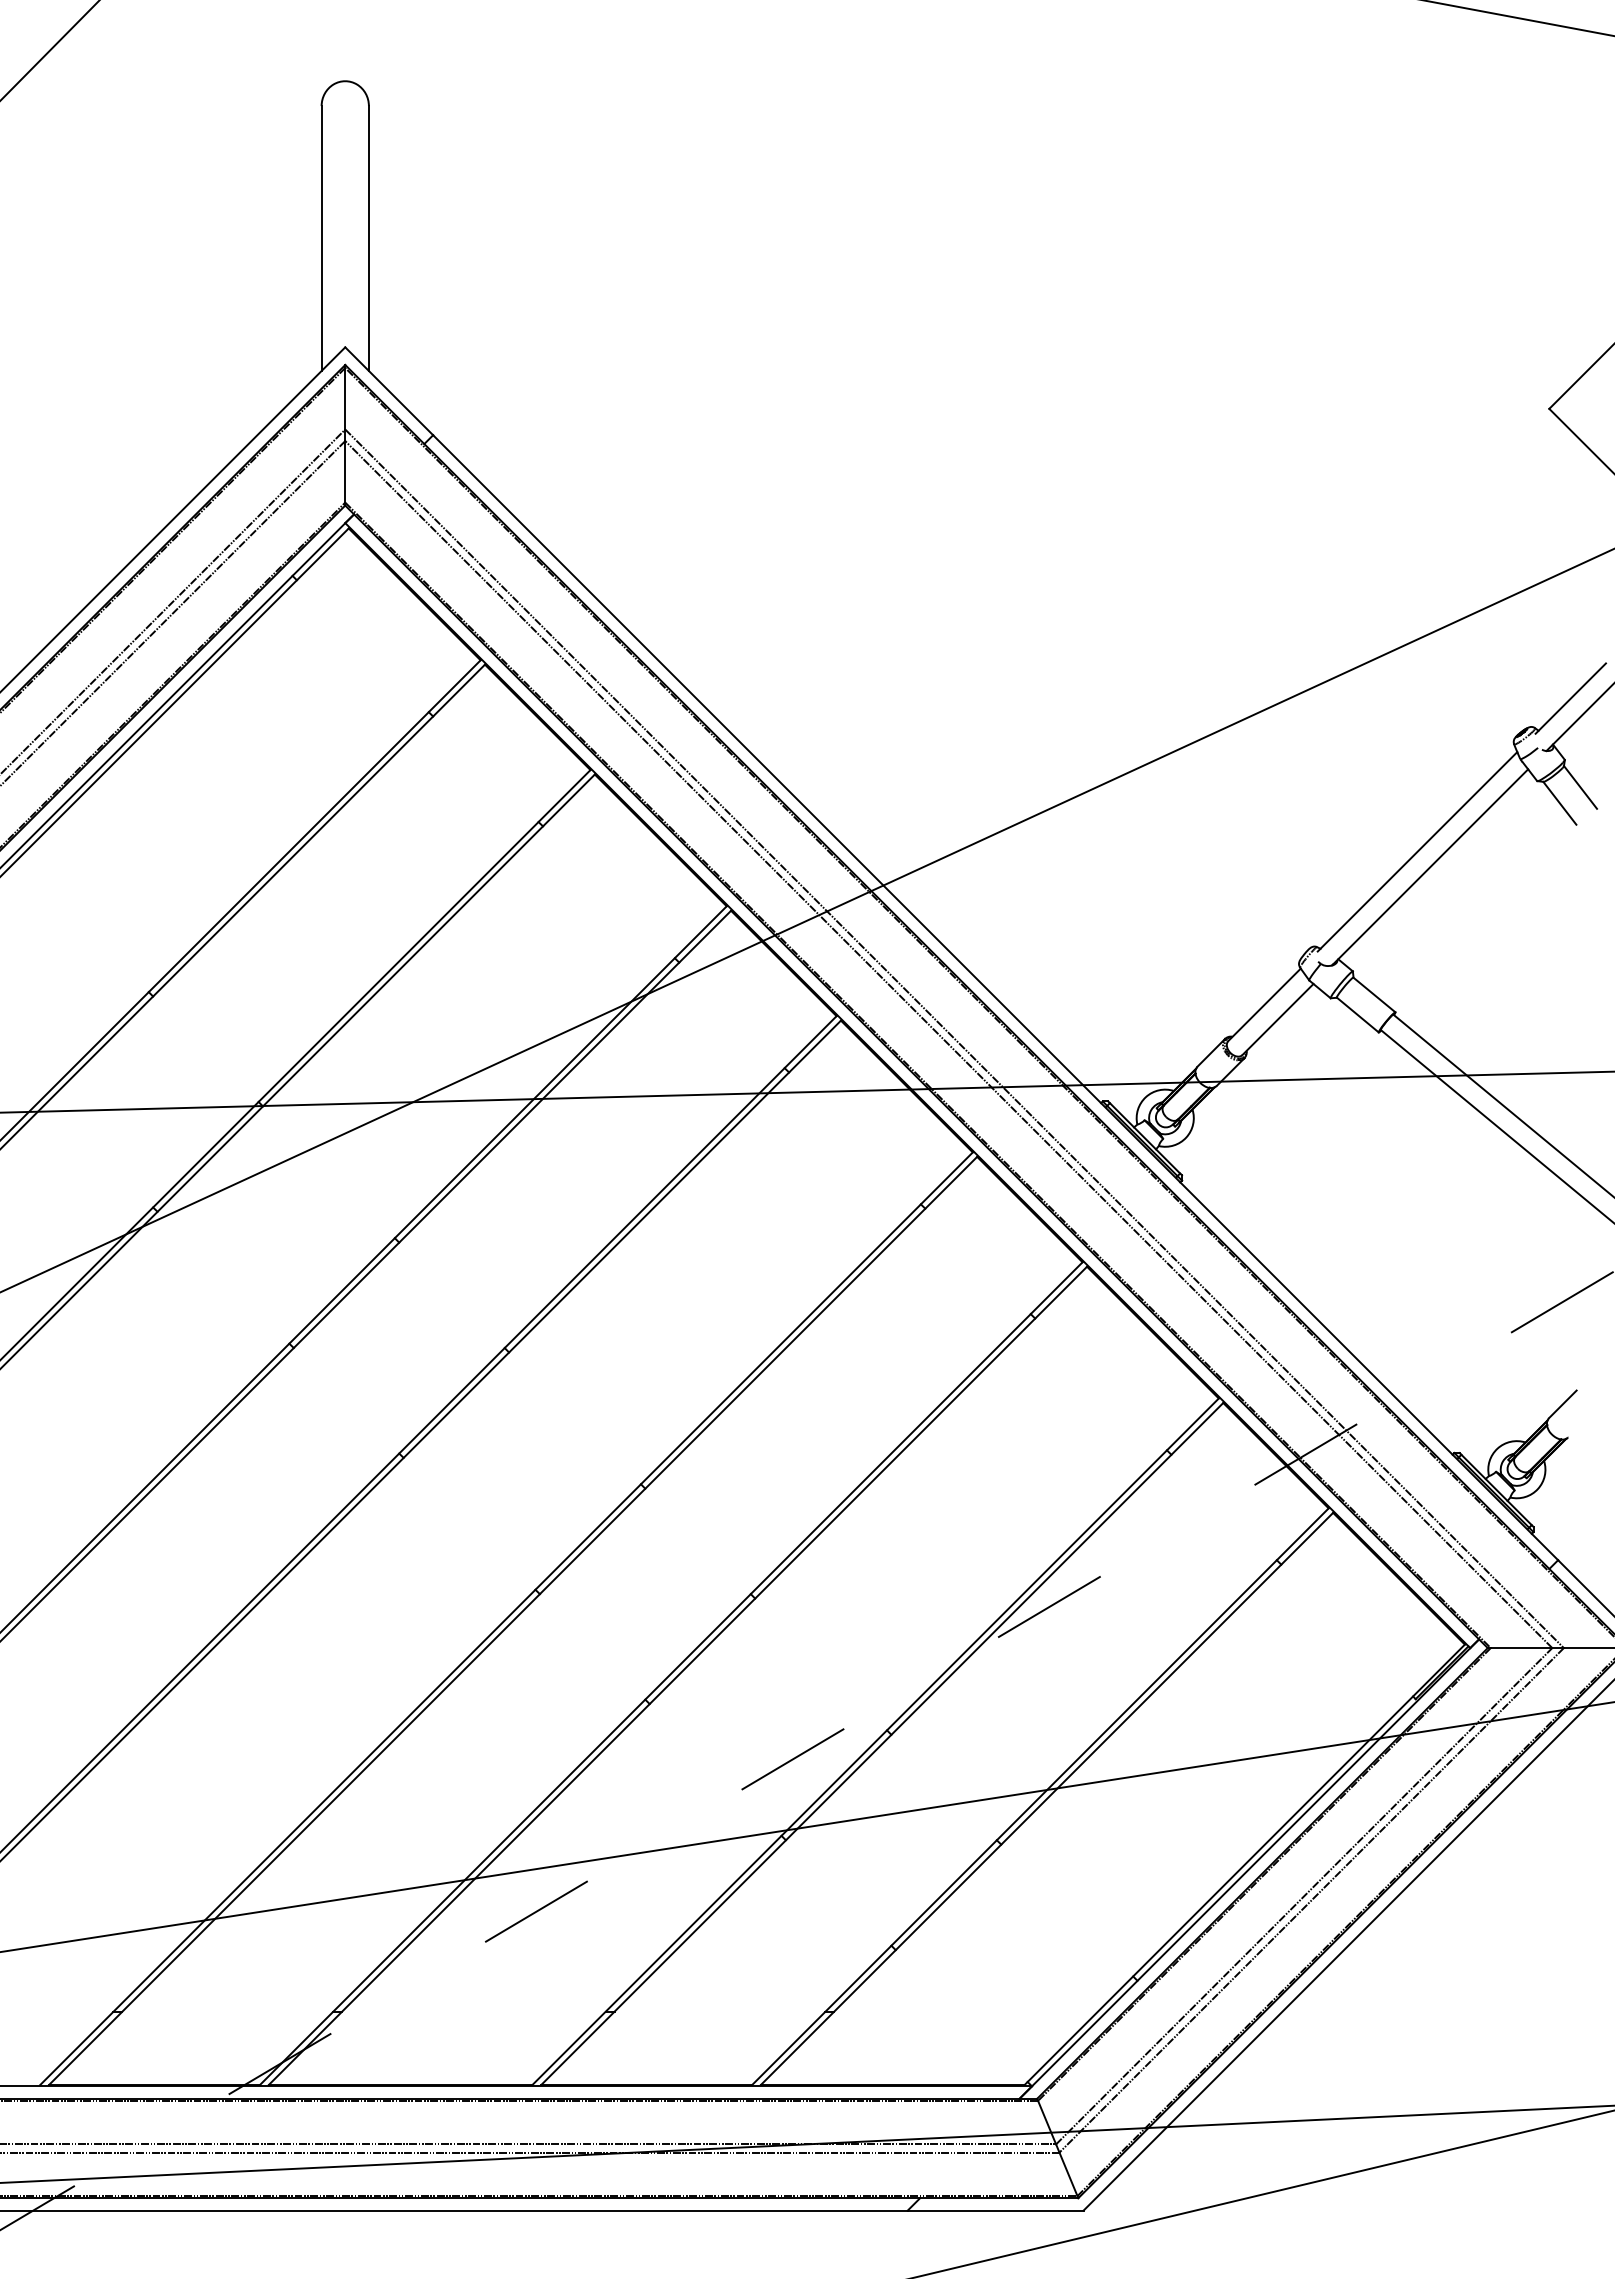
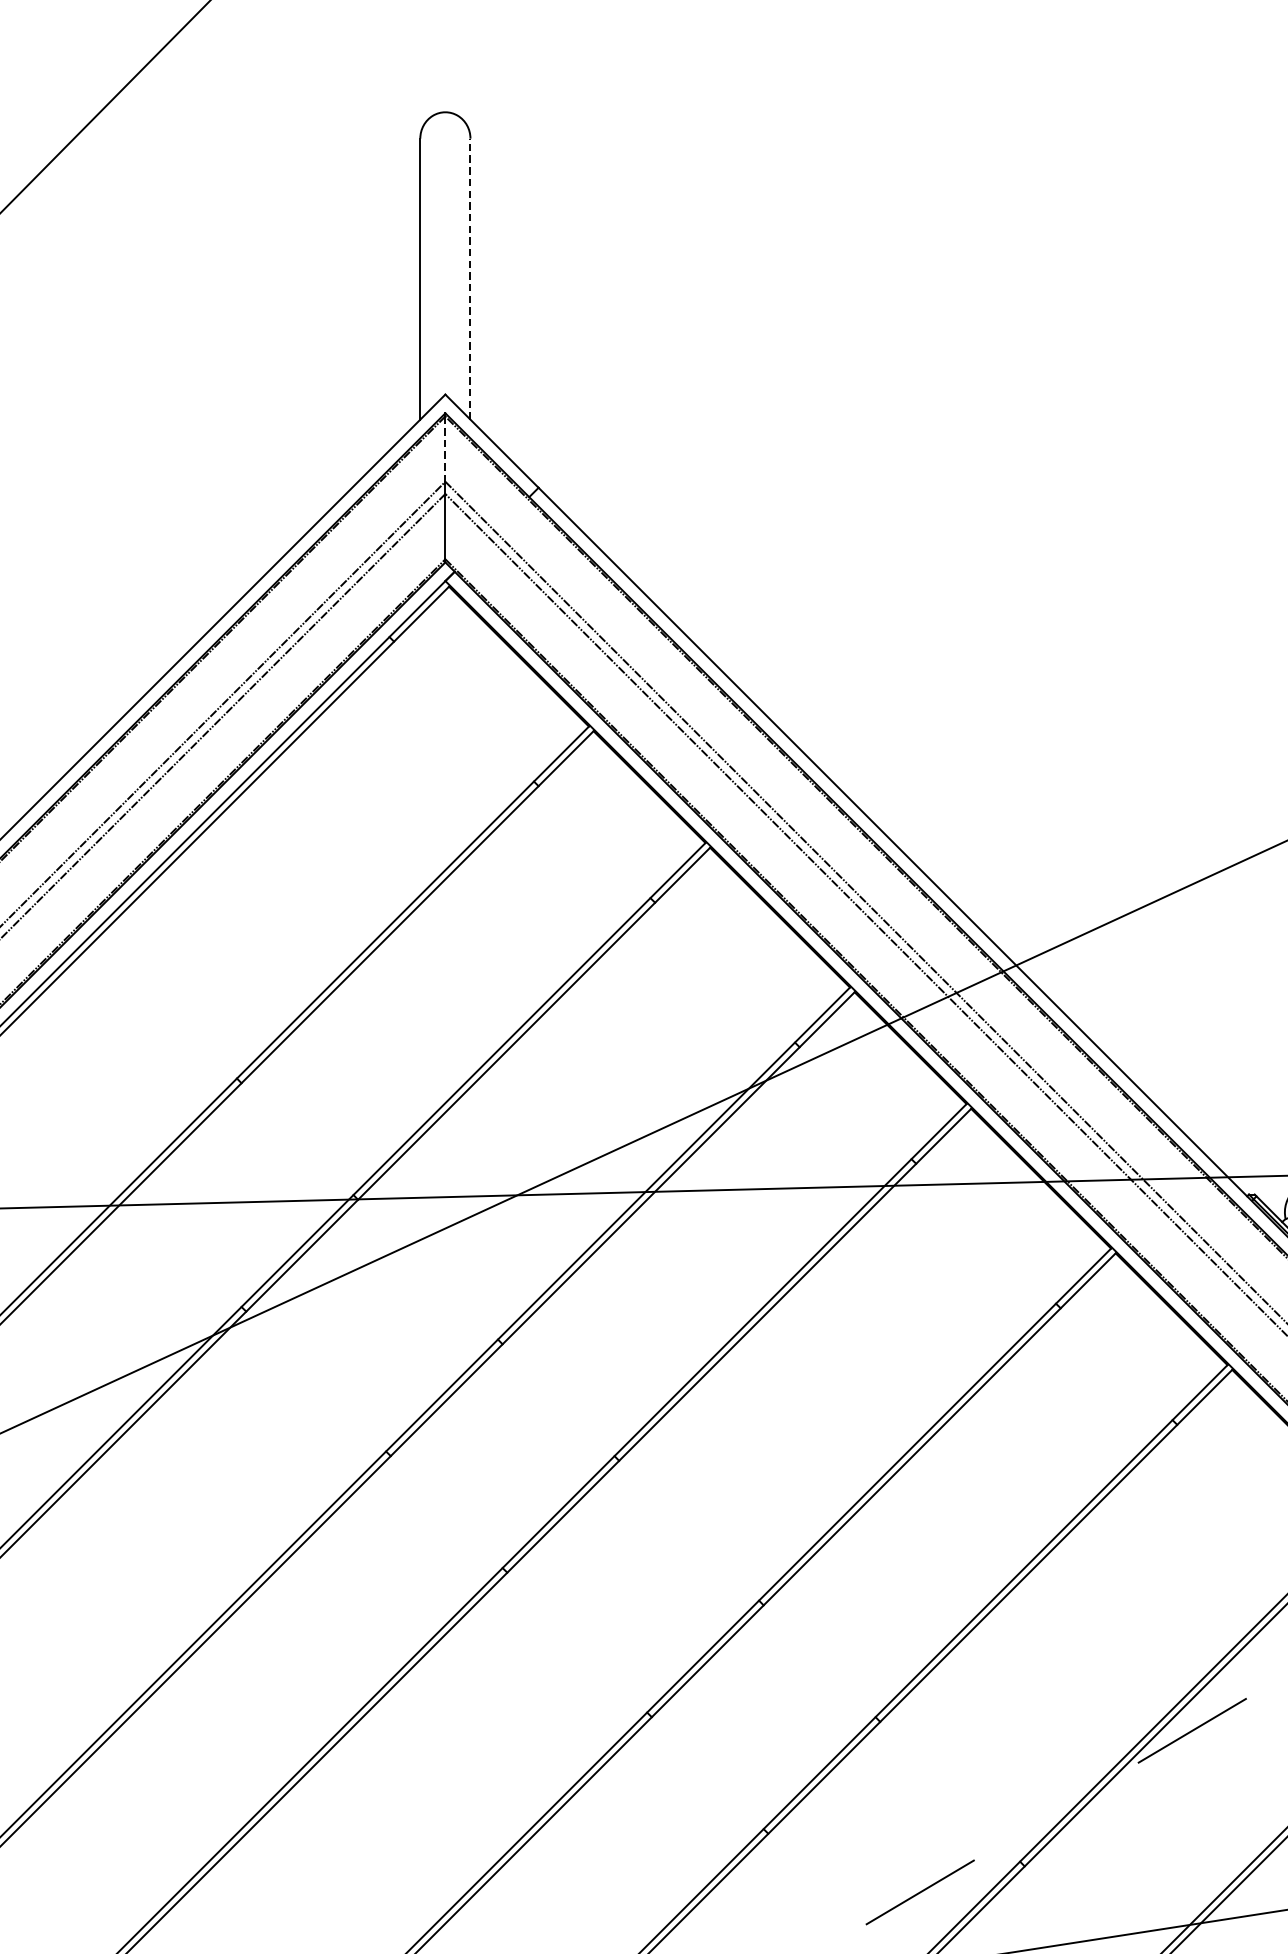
line: (368, 238) -> (470, 279), solid -> dashed
line: (345, 398) -> (445, 448), solid -> dashed

